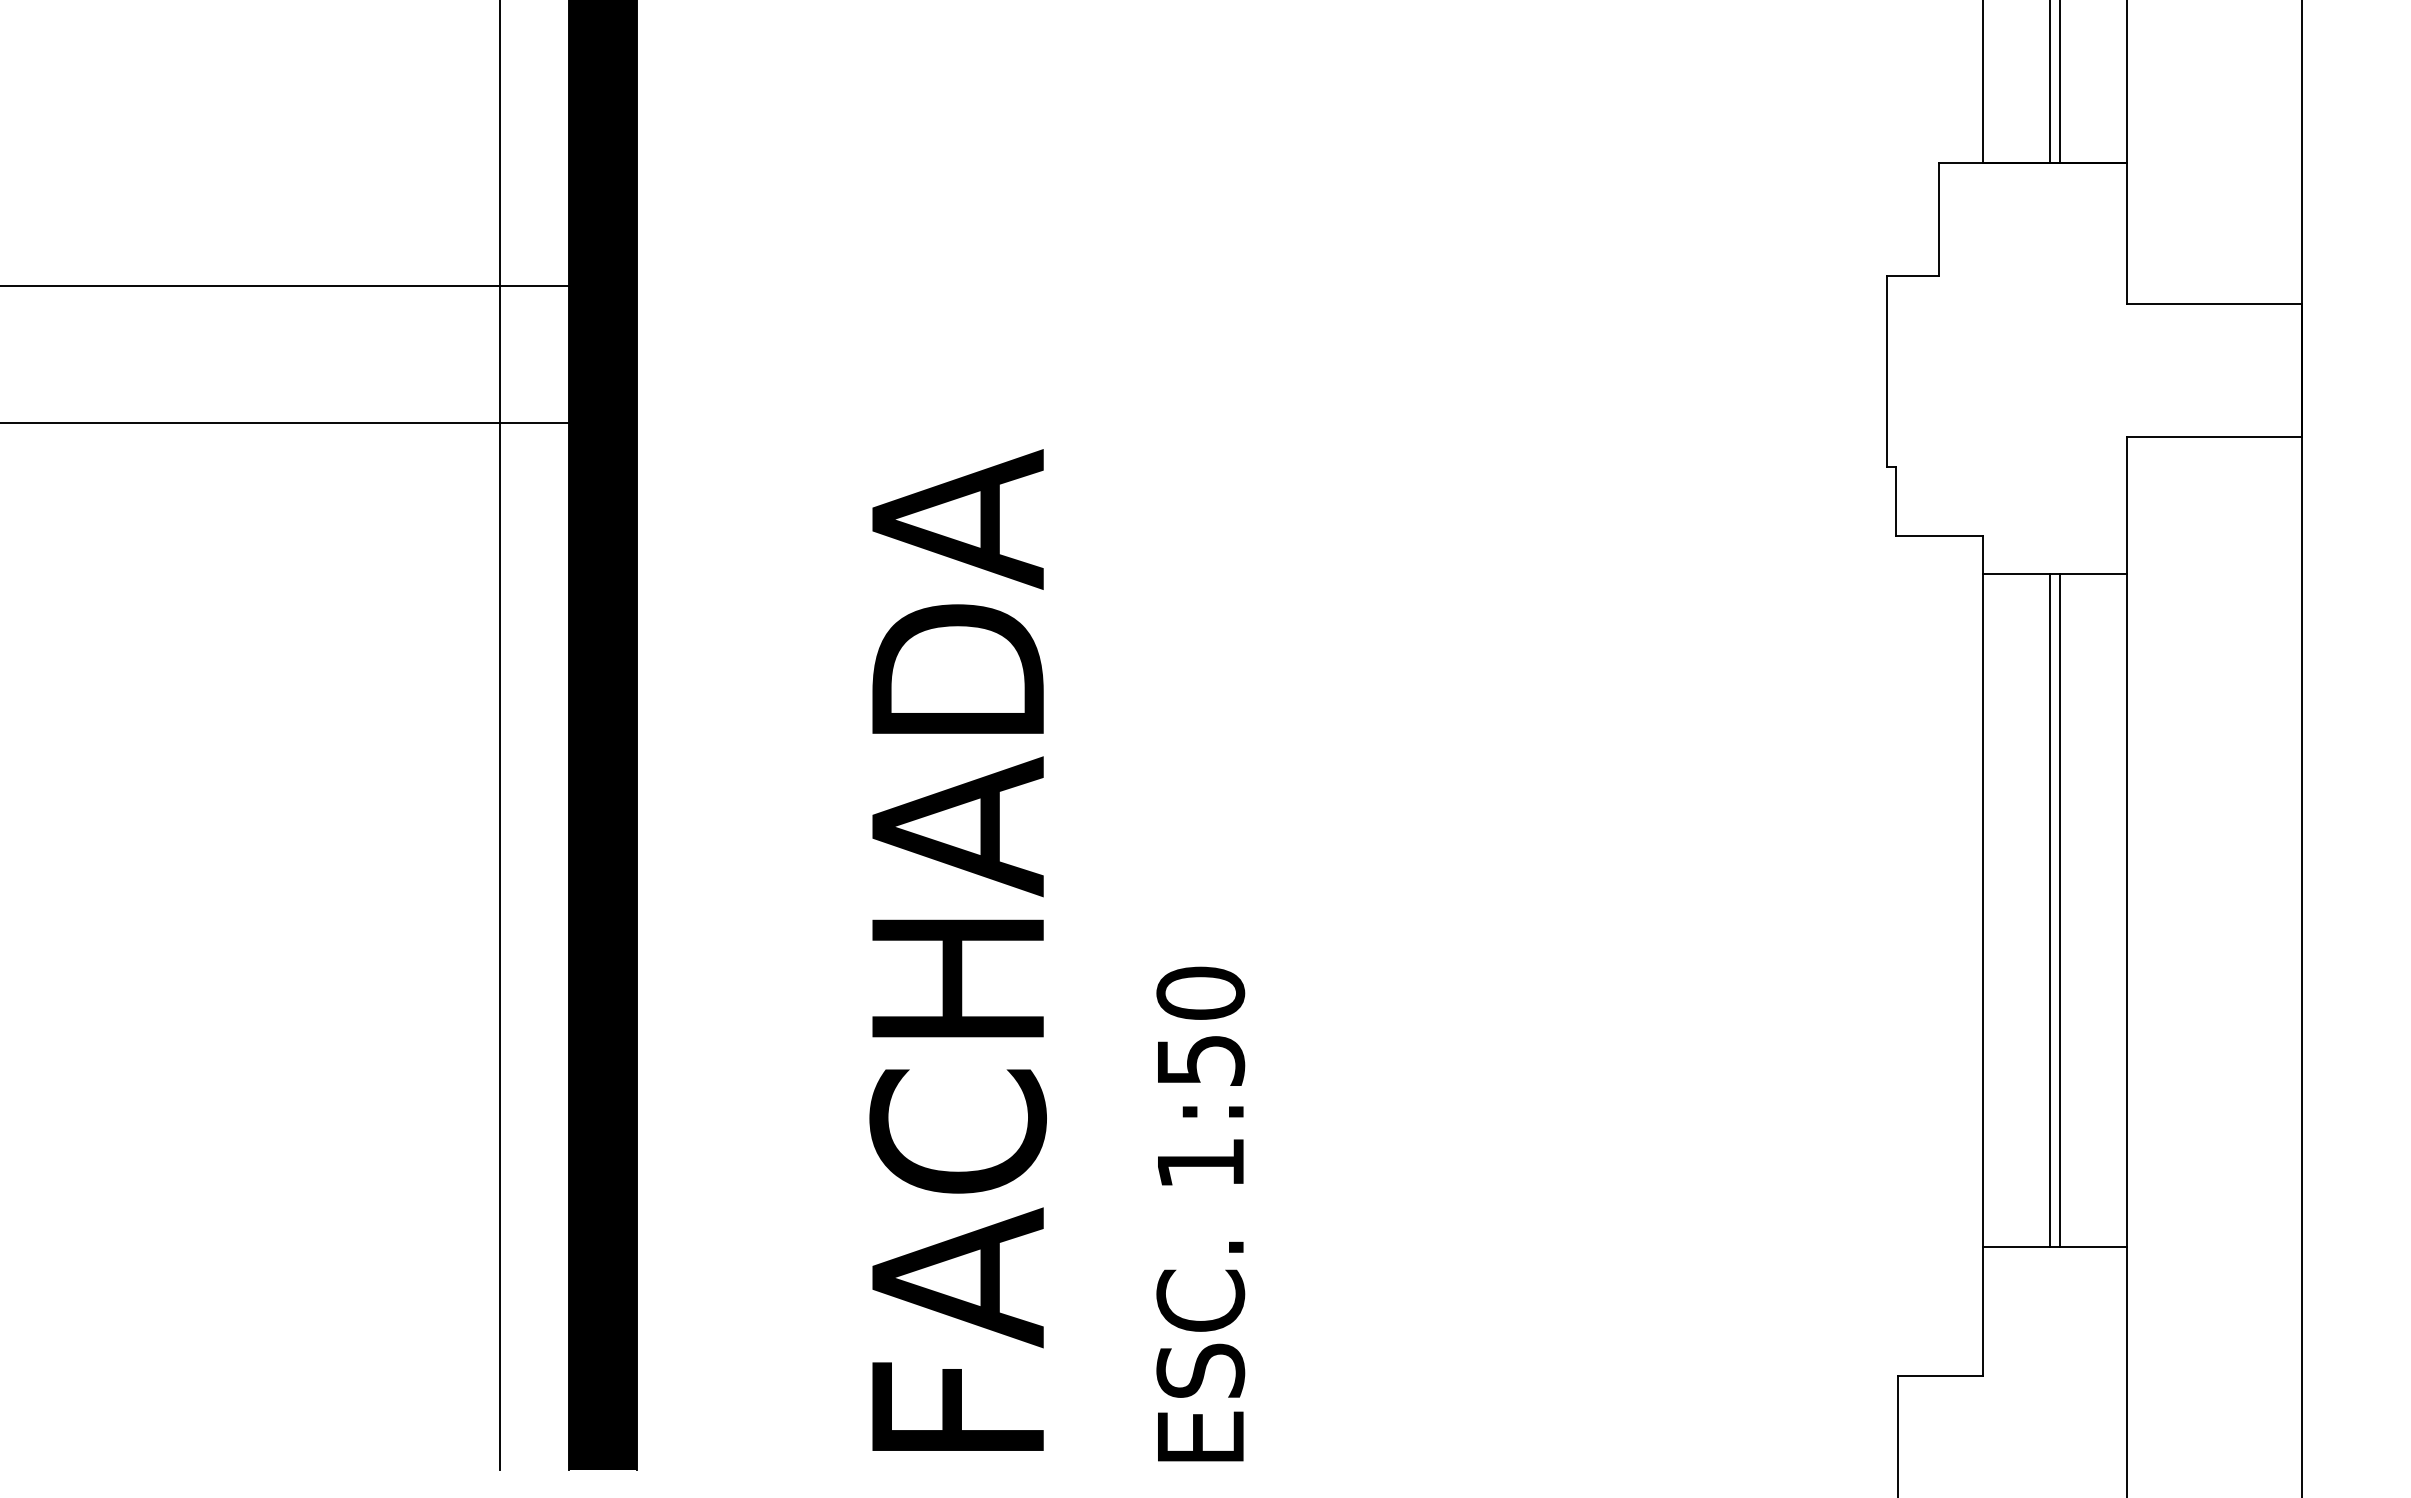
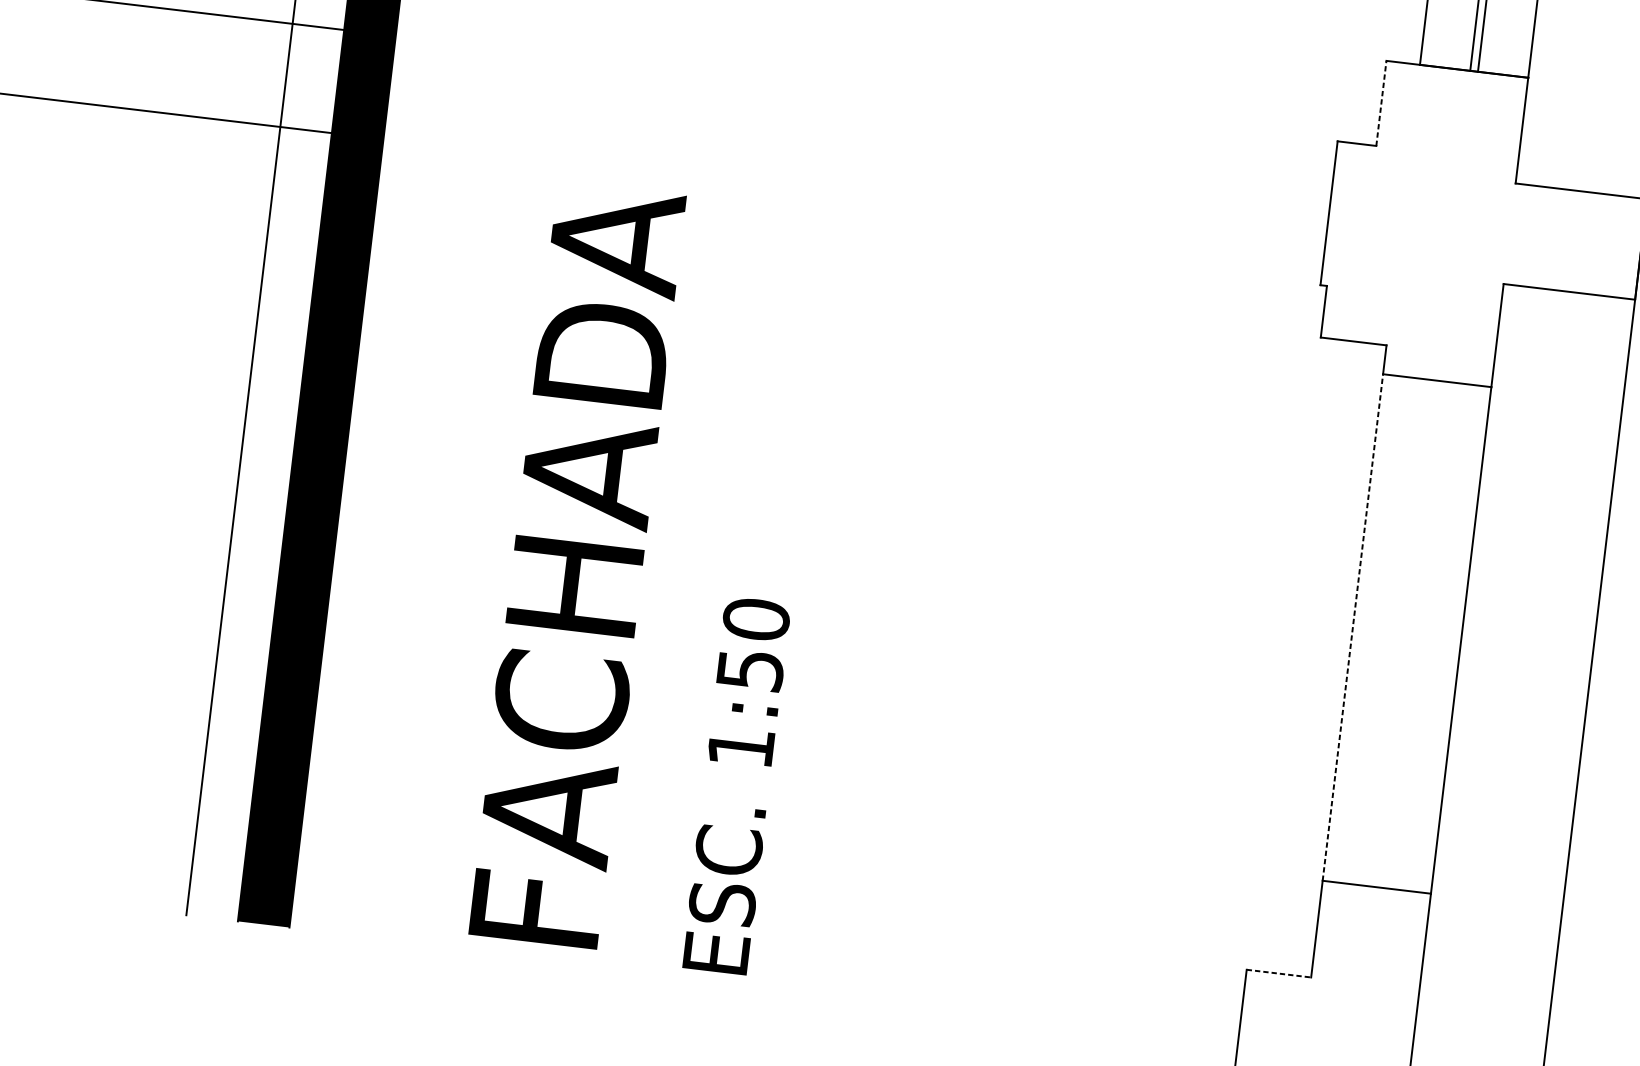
line: (1938, 219) -> (1381, 103), solid -> dashed
line: (1983, 910) -> (1353, 627), solid -> dashed
line: (2050, 910) -> (1403, 633), removed
line: (2060, 910) -> (1411, 634), removed
line: (1940, 1375) -> (1278, 973), solid -> dashed

